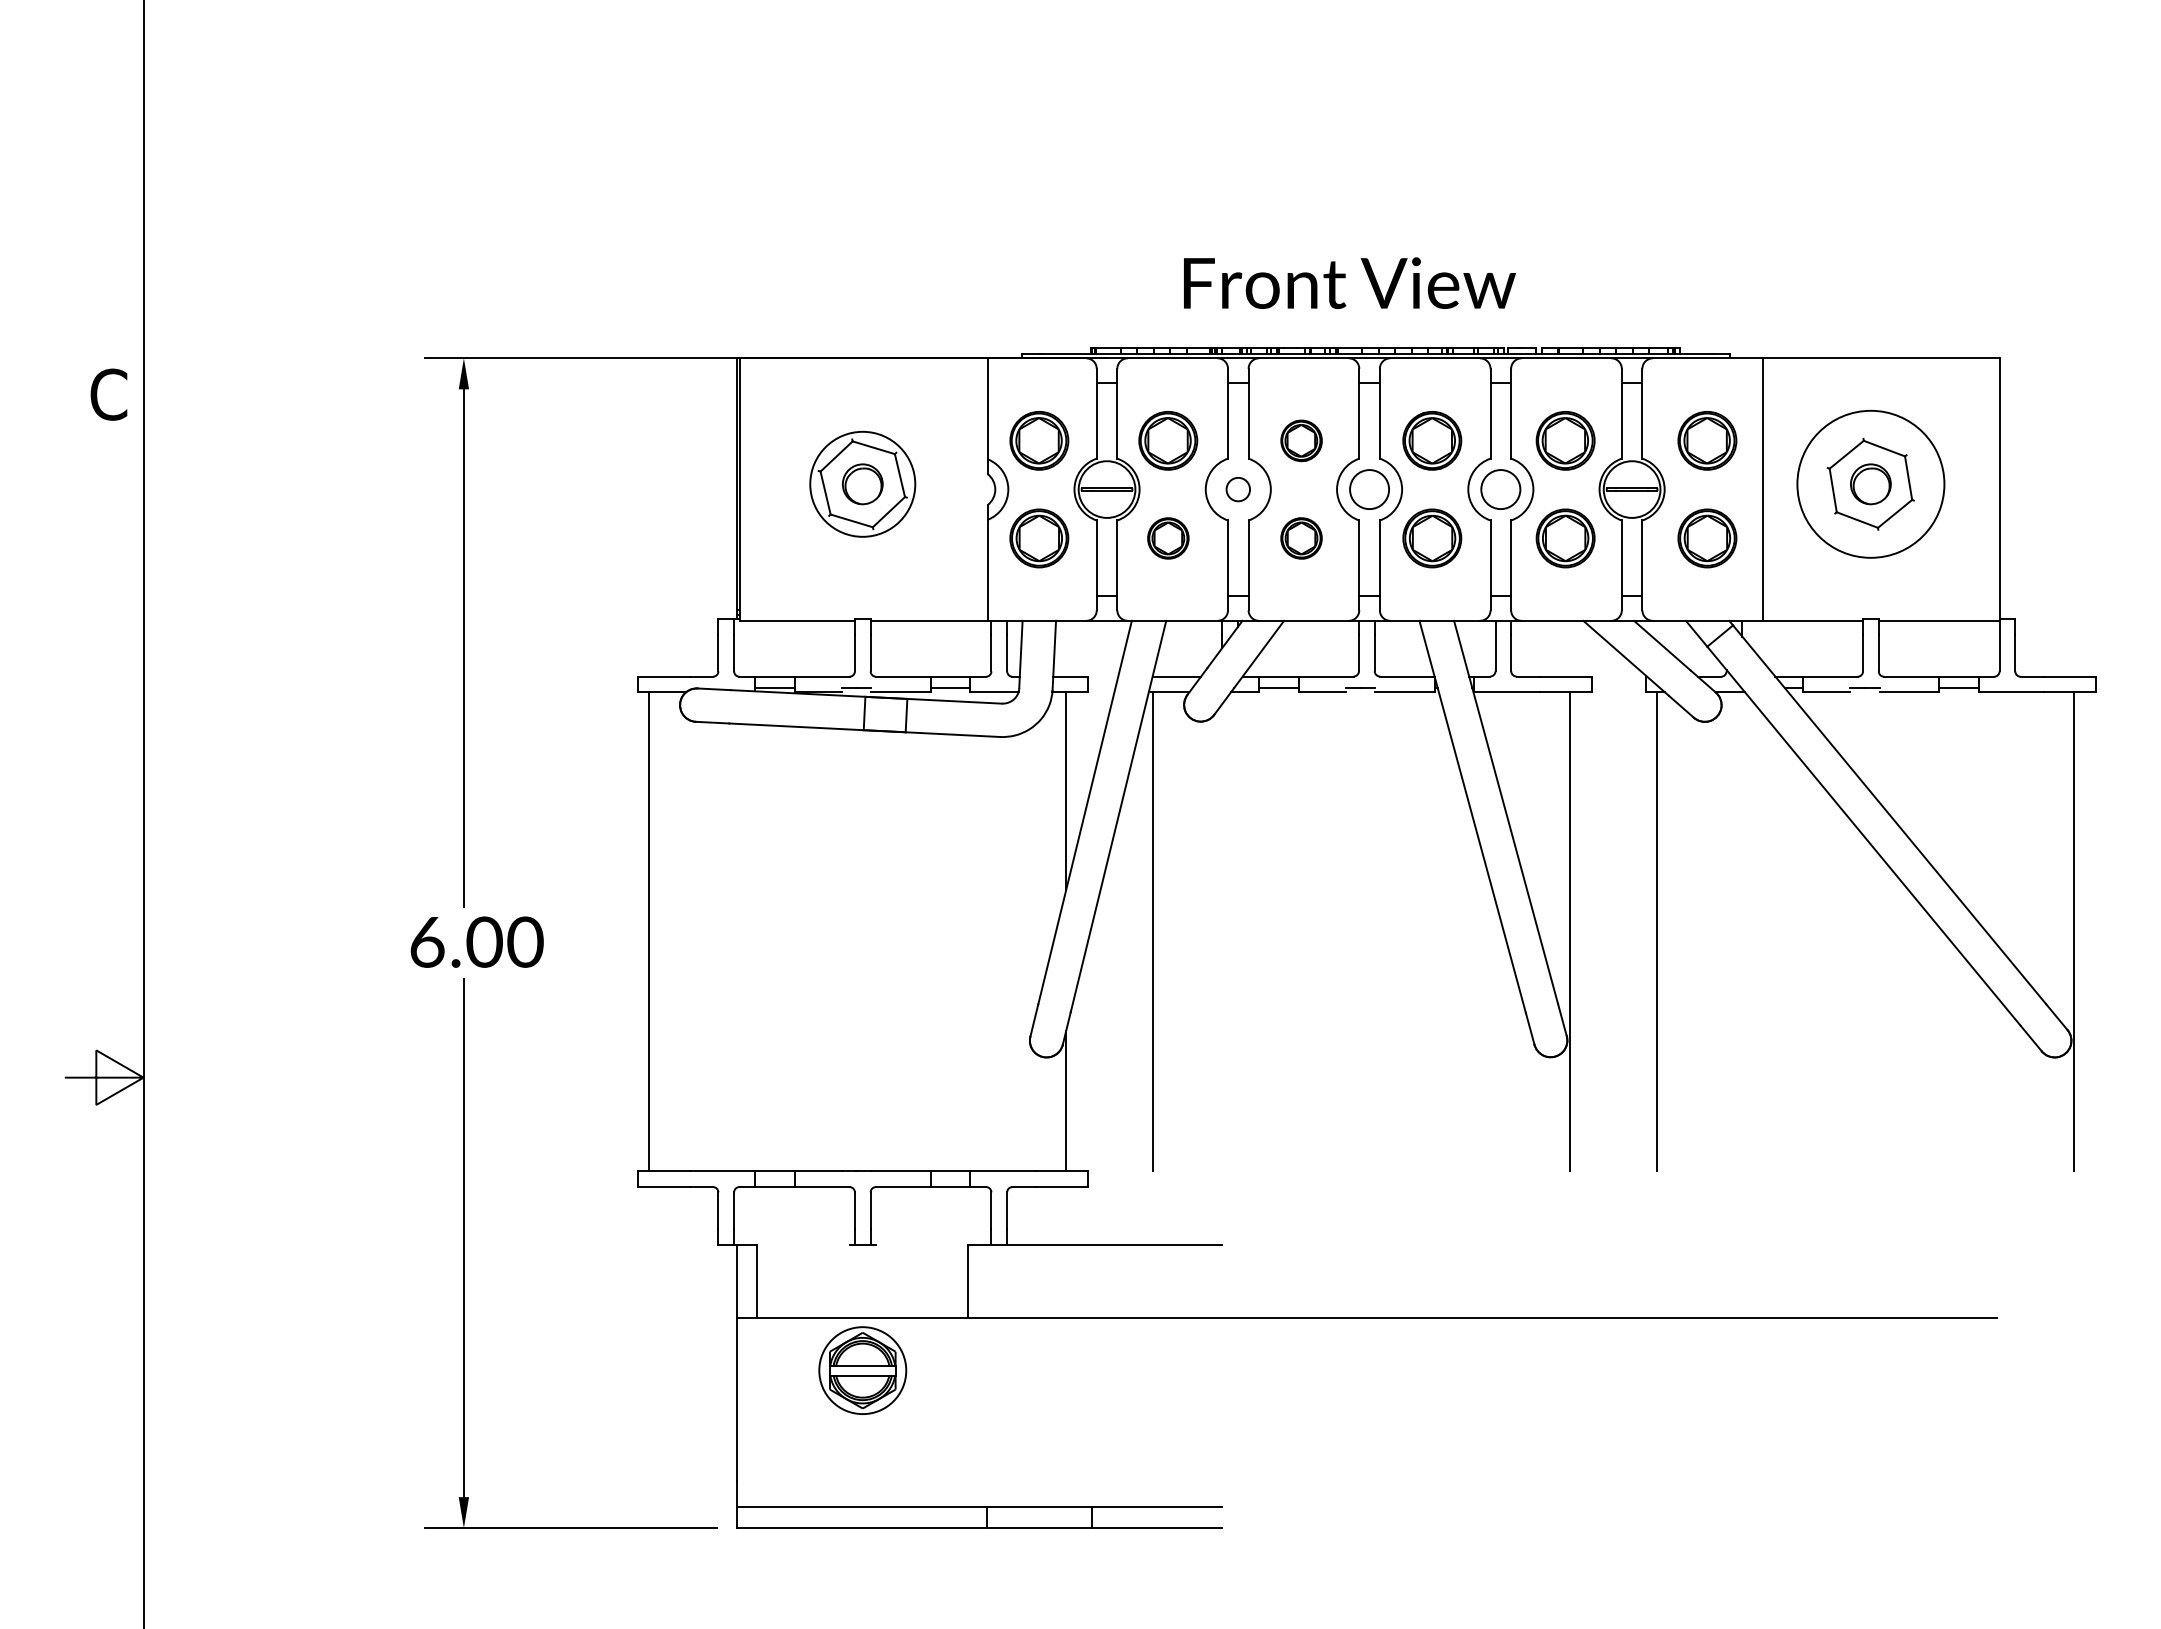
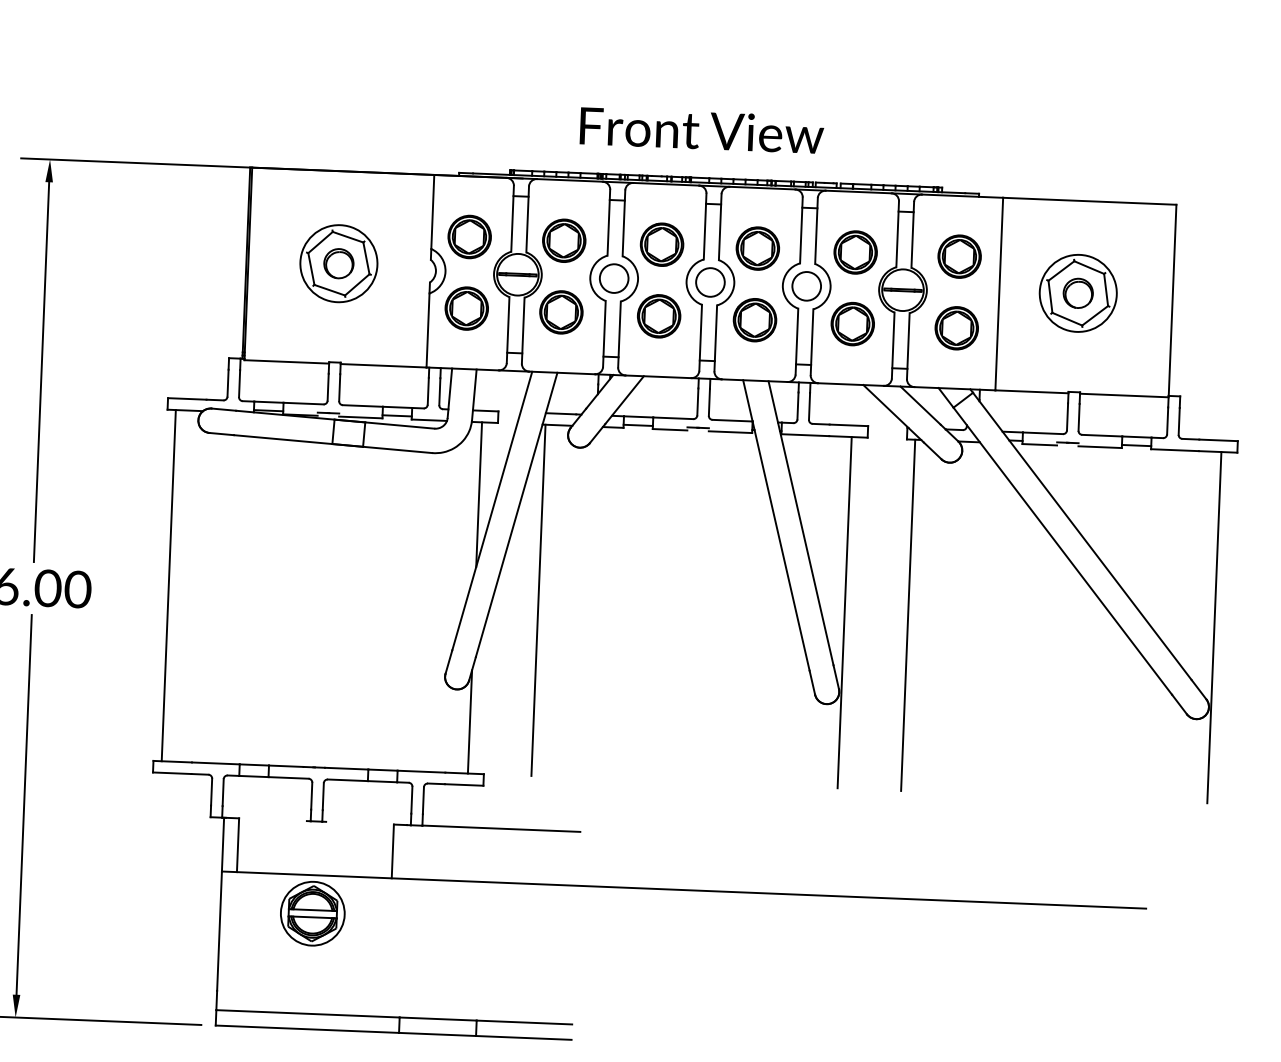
part: (1301, 440) -> (661, 244), size x1.43
circle: (1870, 483) -> (1078, 292), size x0.71
circle: (1237, 489) -> (613, 278), size x1.67
part: (1168, 538) -> (561, 312), size x1.43
part: (1301, 538) -> (659, 316), size x1.43

